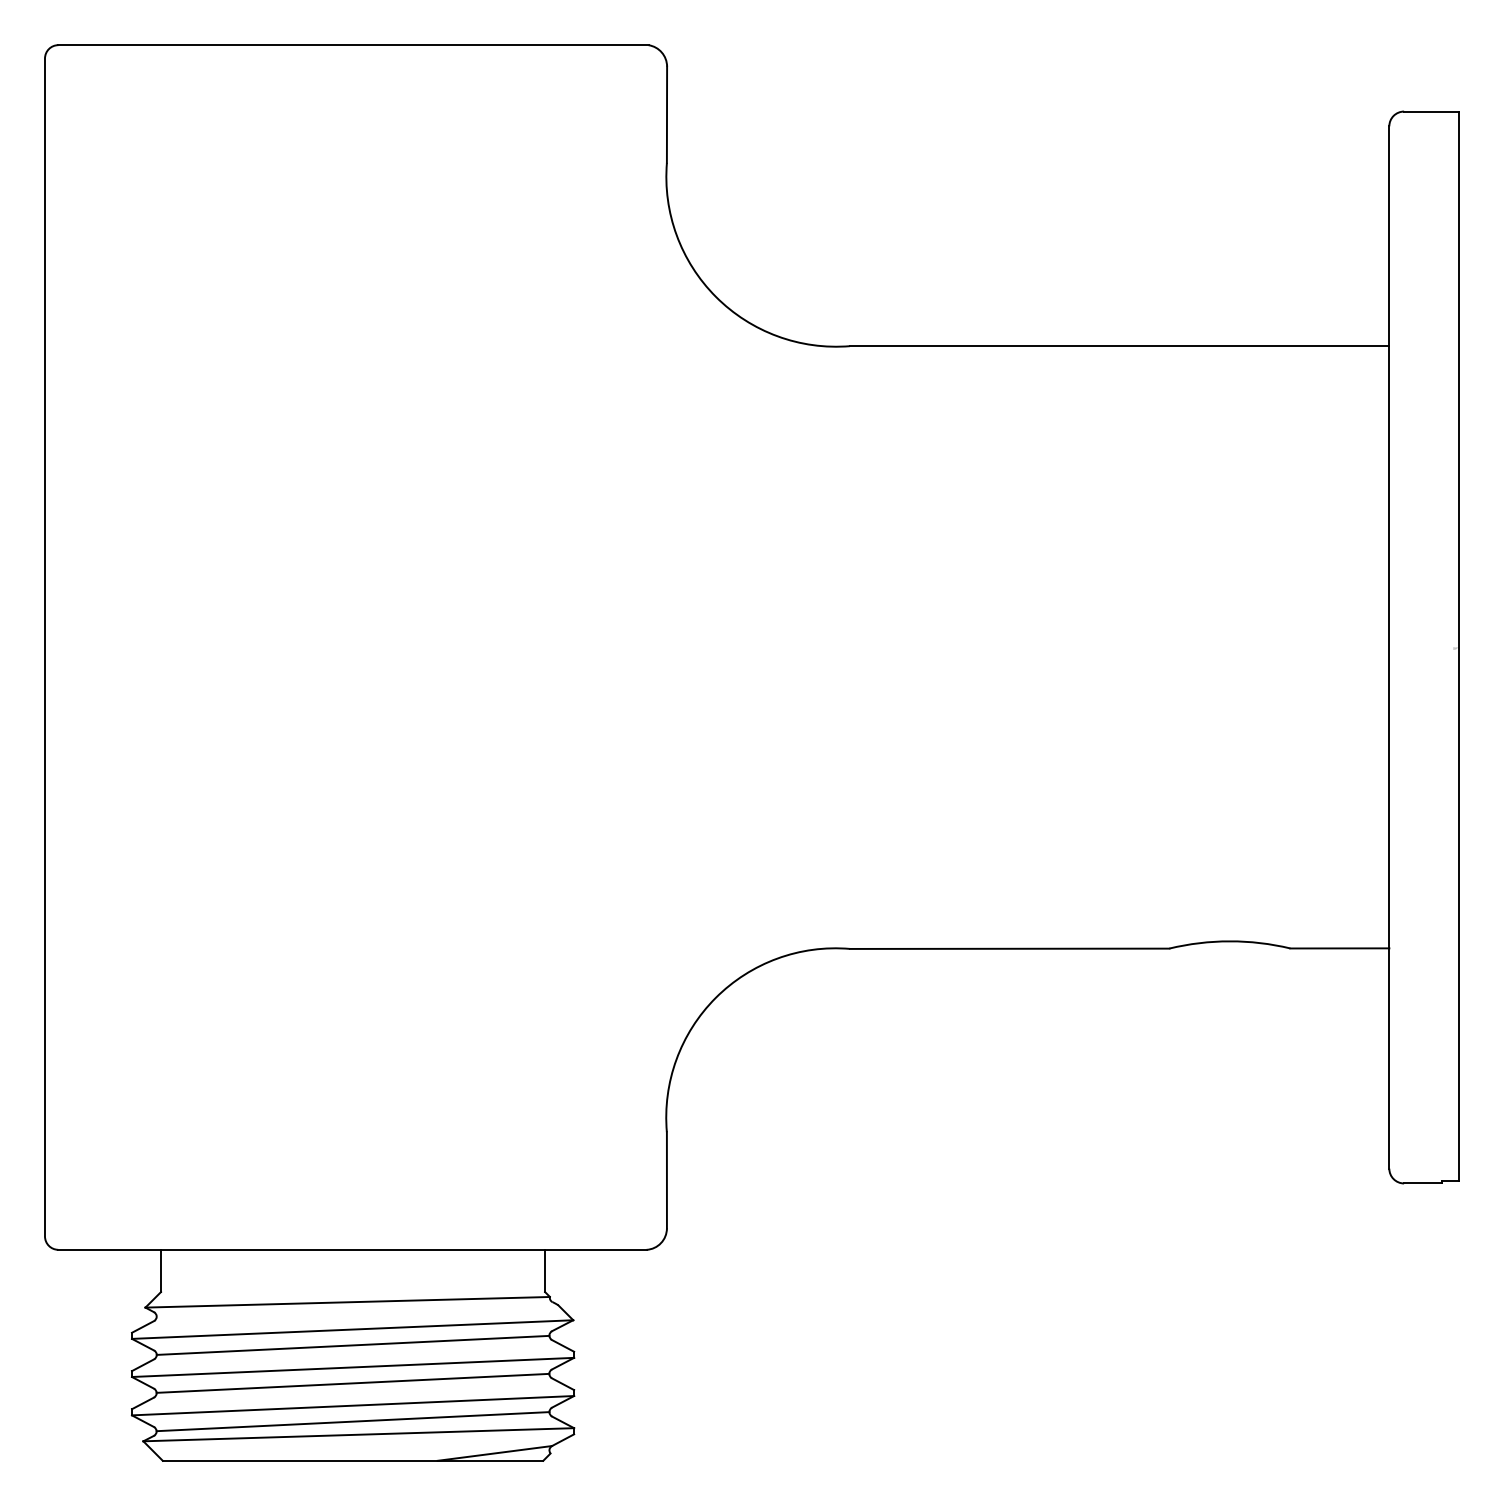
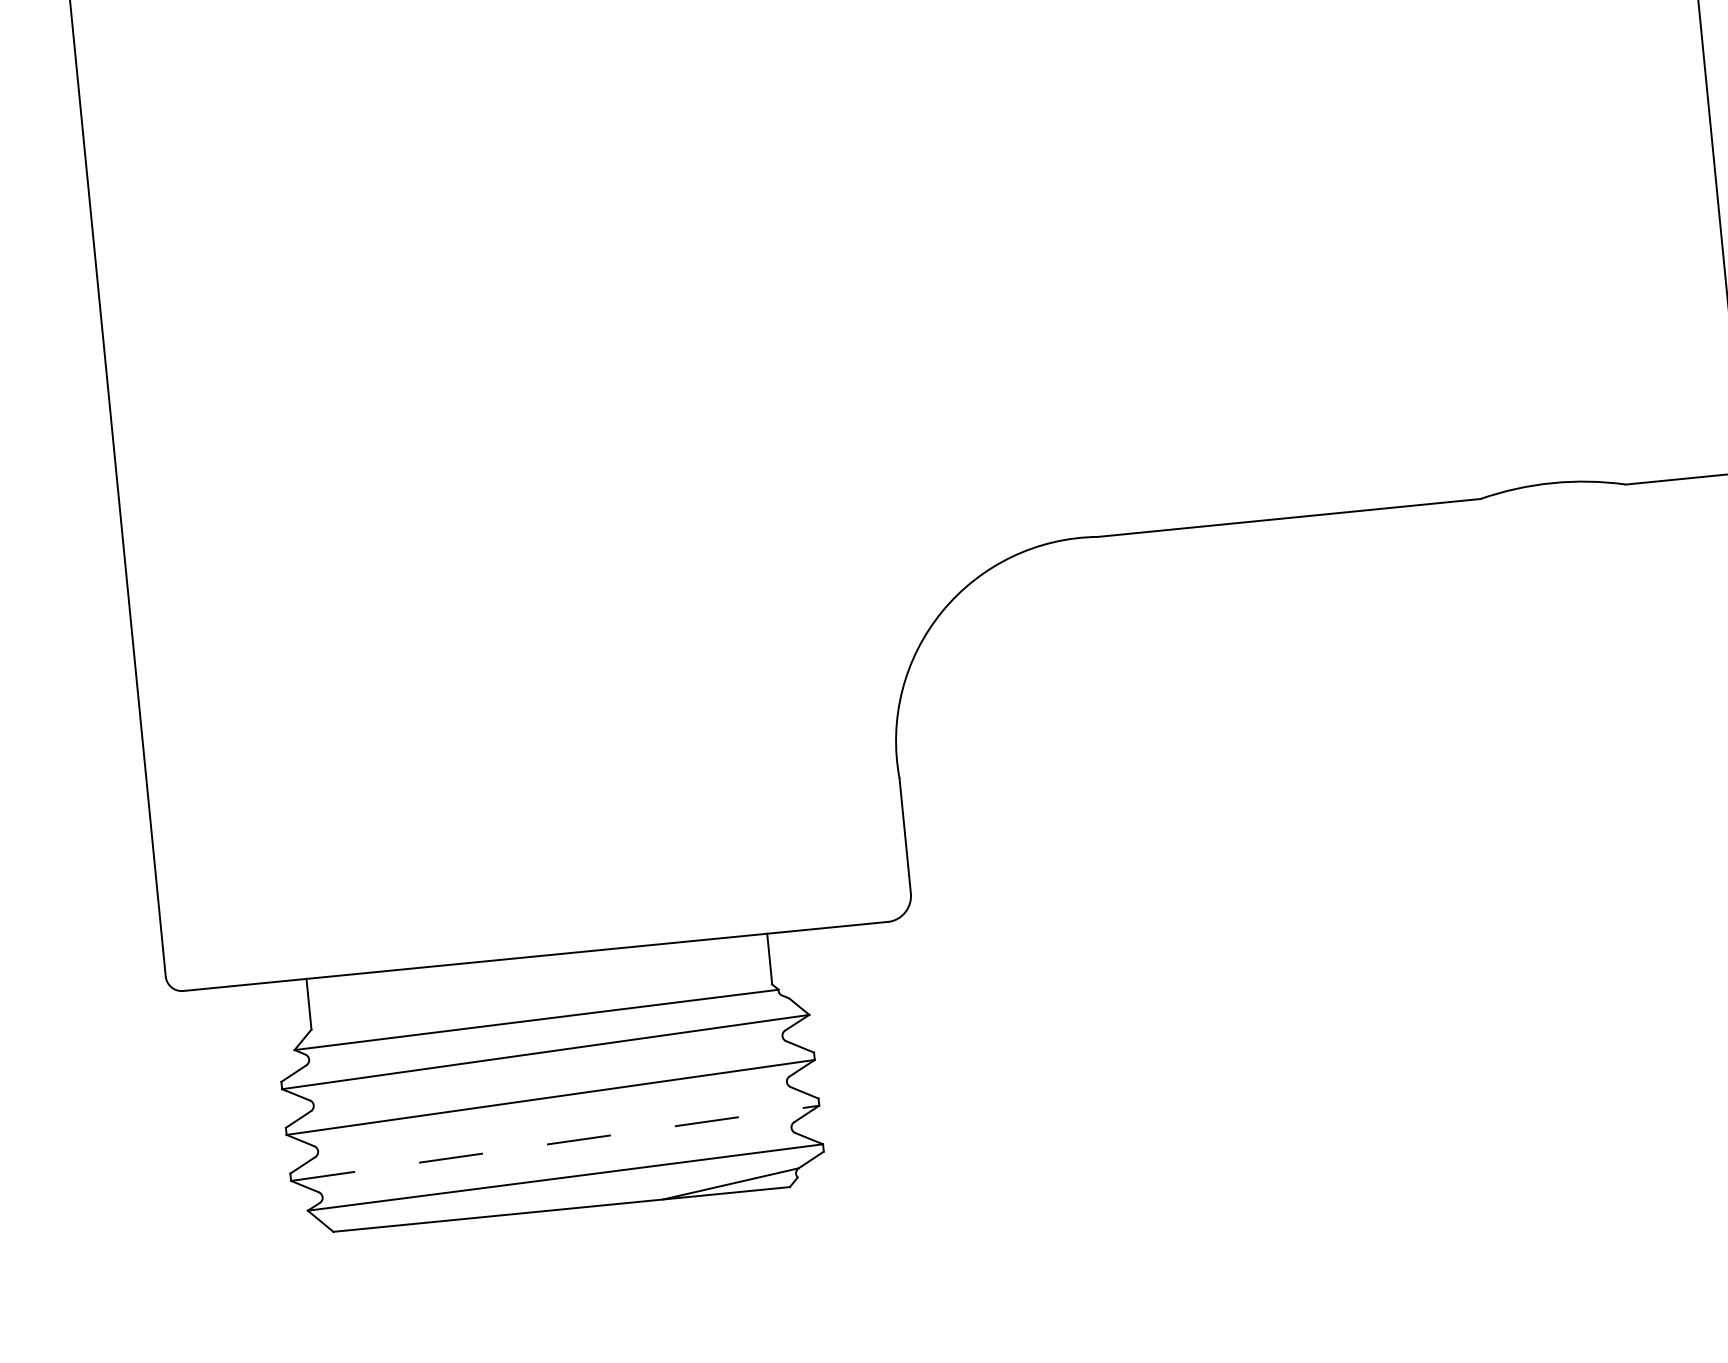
line: (352, 1344) -> (547, 1069), removed
line: (352, 1382) -> (551, 1115), removed
line: (353, 1405) -> (555, 1143), solid -> dashed
line: (352, 1421) -> (556, 1162), removed

